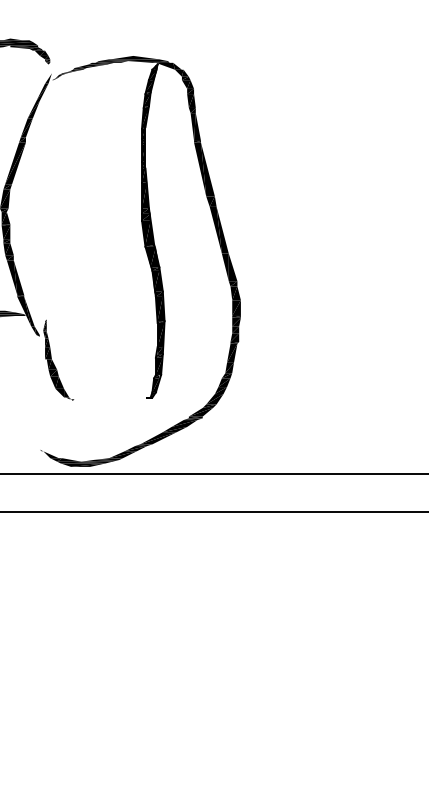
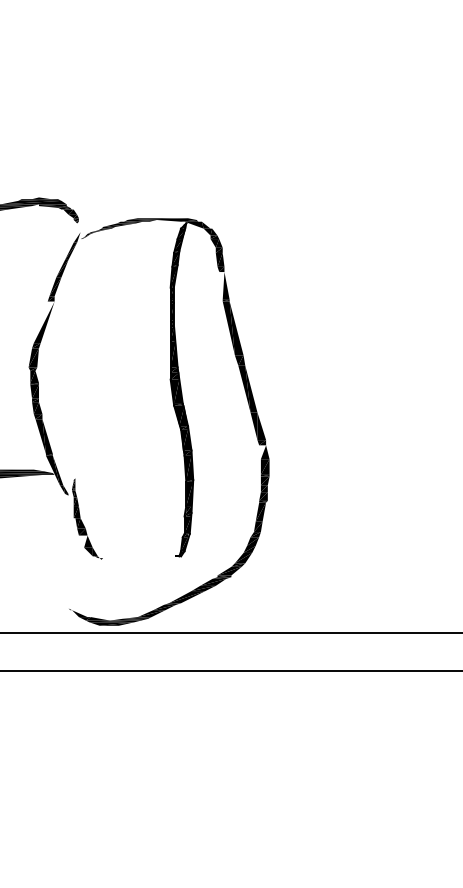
fill: (134, 57) -> (163, 216), removed
fill: (192, 126) -> (221, 285), removed
fill: (14, 163) -> (43, 322), removed
fill: (233, 293) -> (262, 452), removed
fill: (53, 382) -> (82, 541), removed

